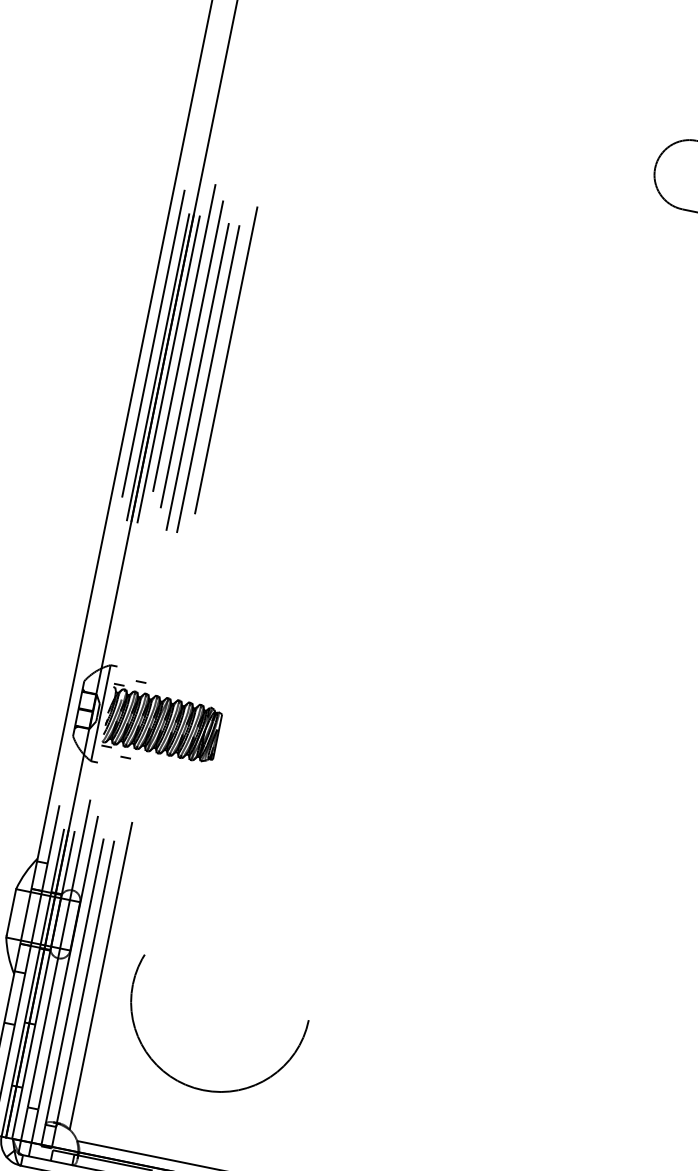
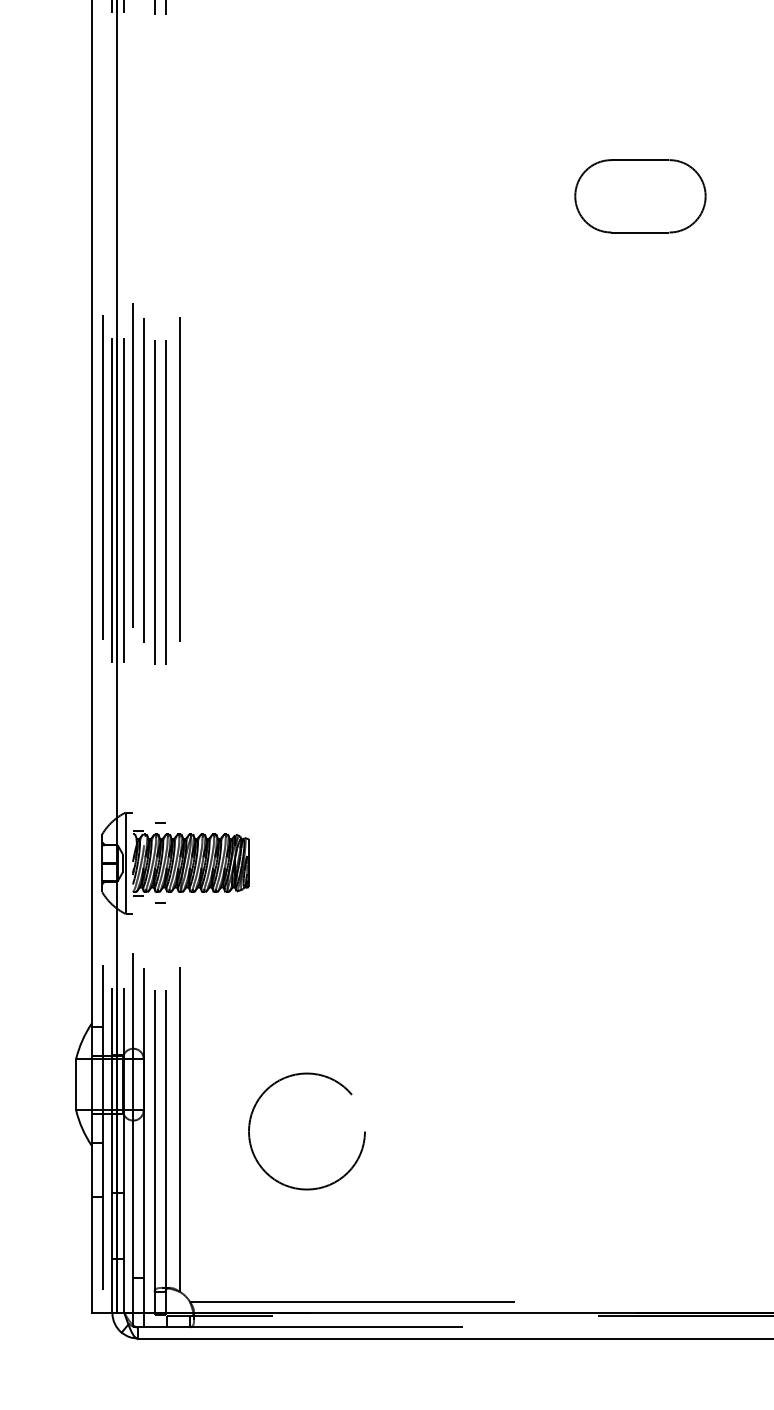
circle: (220, 1002) -> (306, 1131), size x0.62

